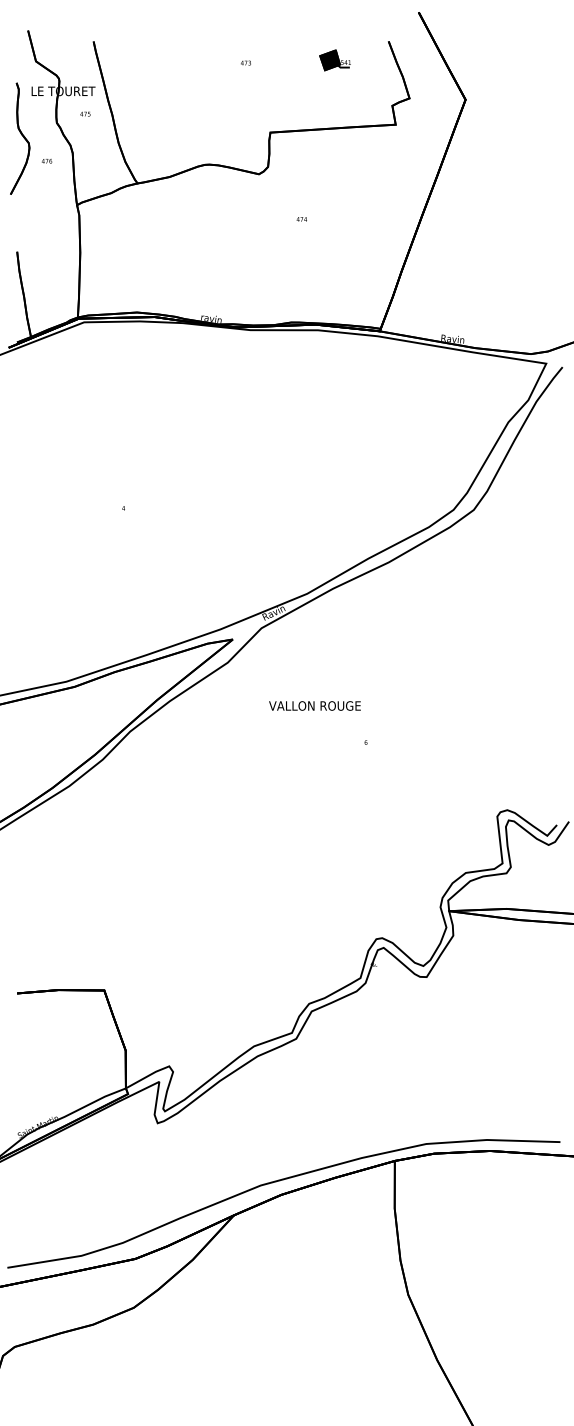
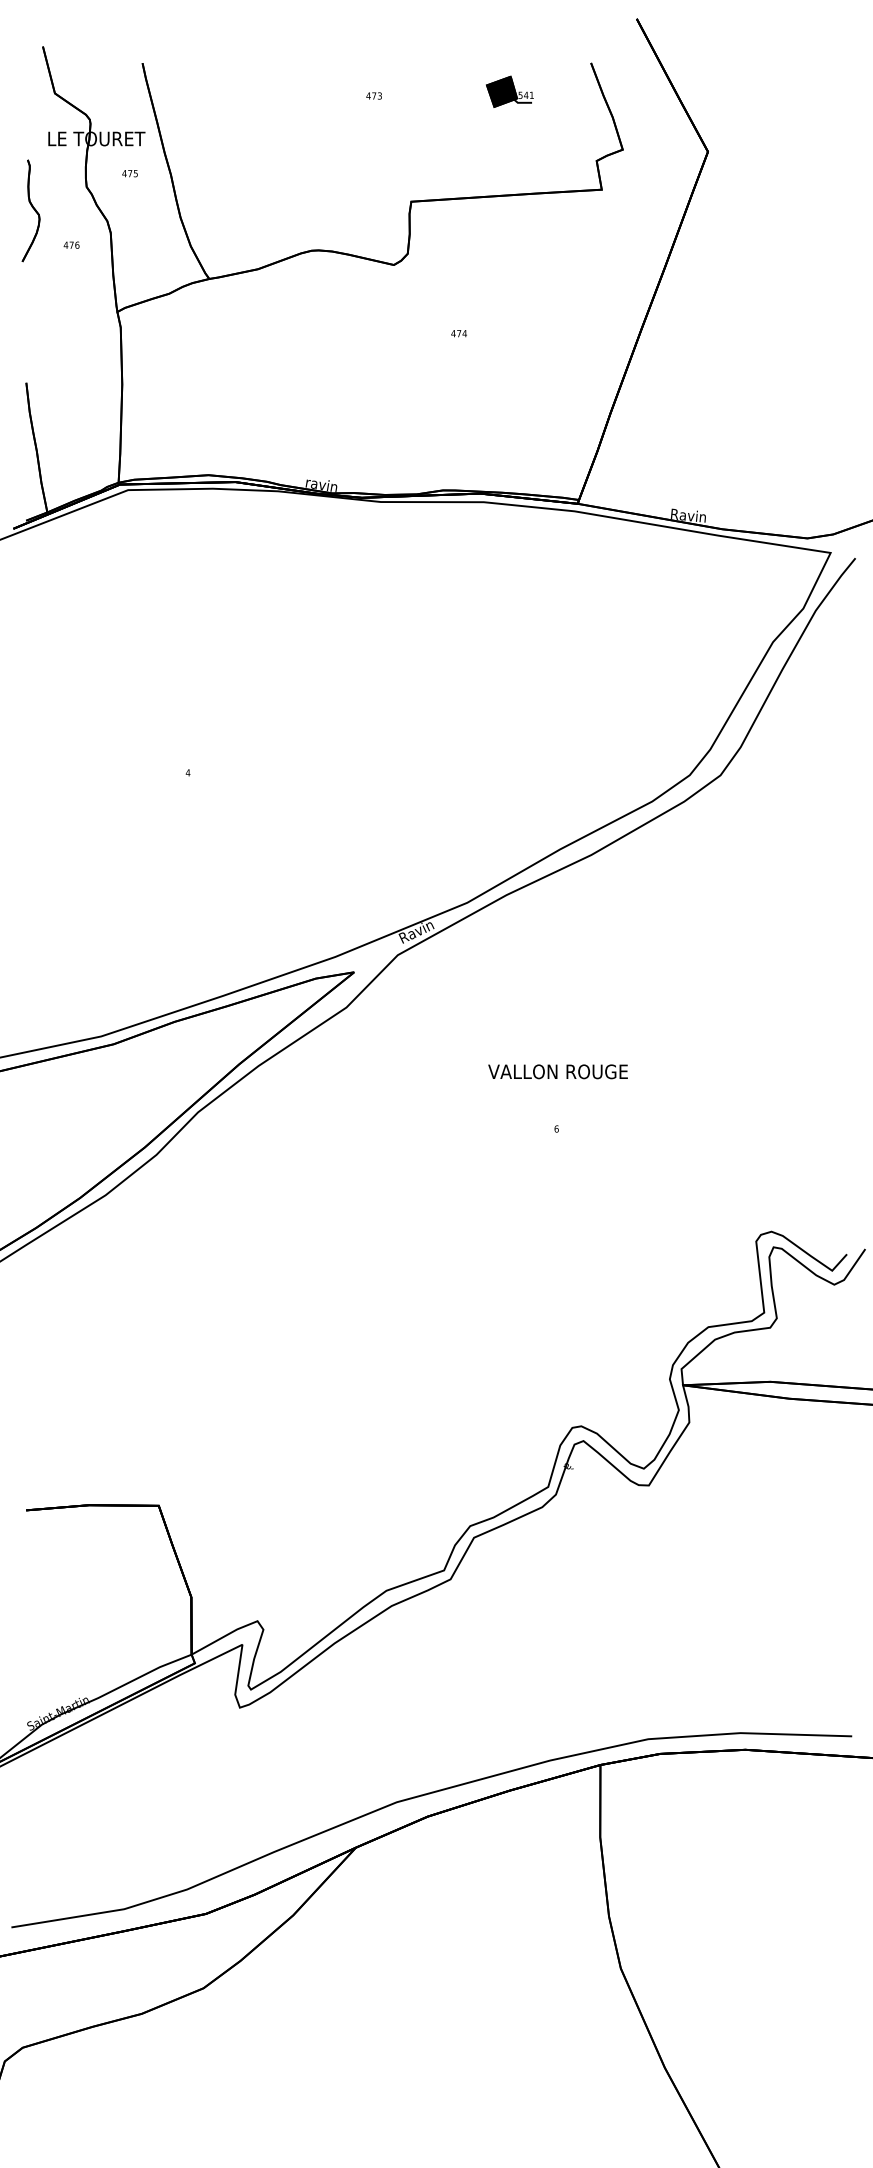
part: (20, 138) -> (31, 210), size x0.6
text: (314, 705) -> (557, 1071), moved

